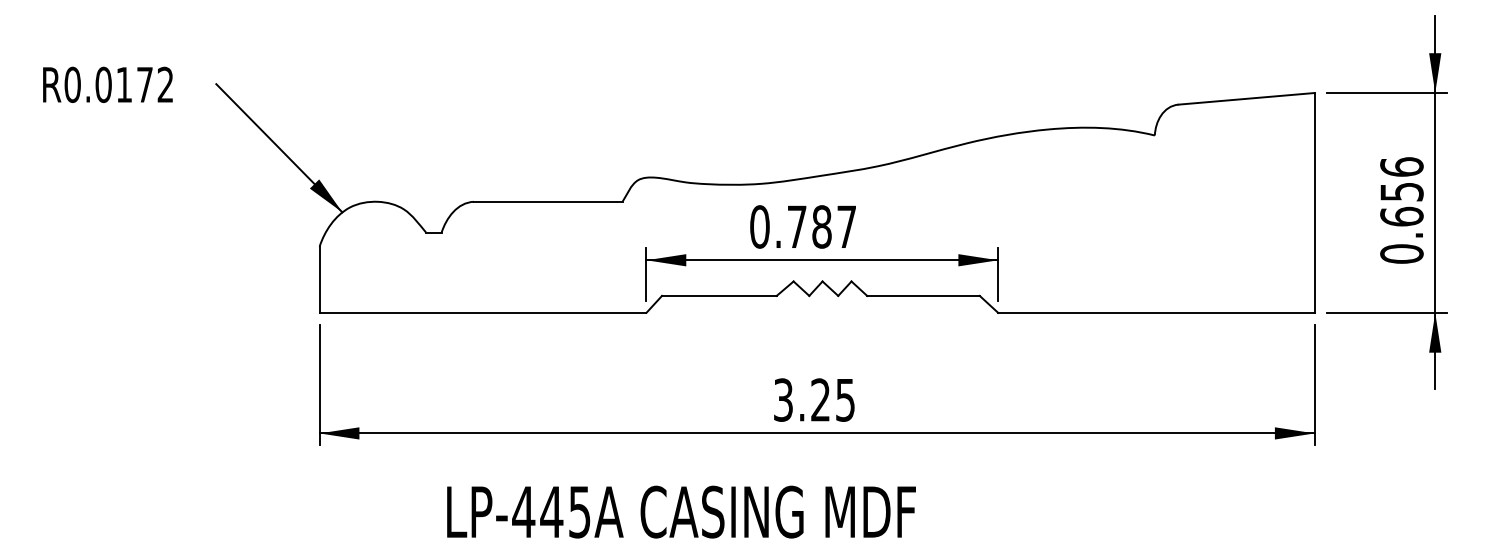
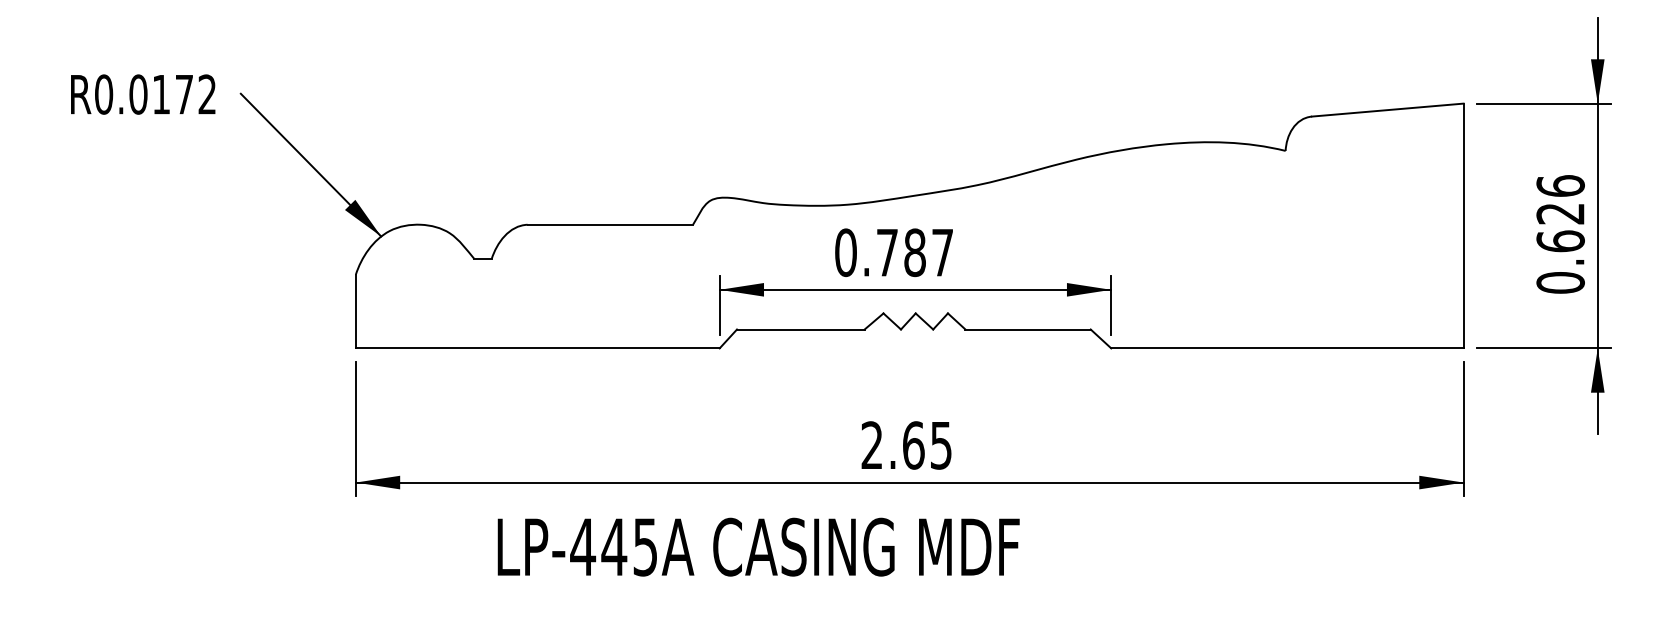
text: (108, 84) -> (143, 94), moved
text: (1401, 191) -> (1560, 213), 0.656 -> 0.626
text: (801, 400) -> (892, 445), 3.25 -> 2.65
text: (681, 511) -> (758, 546), moved

